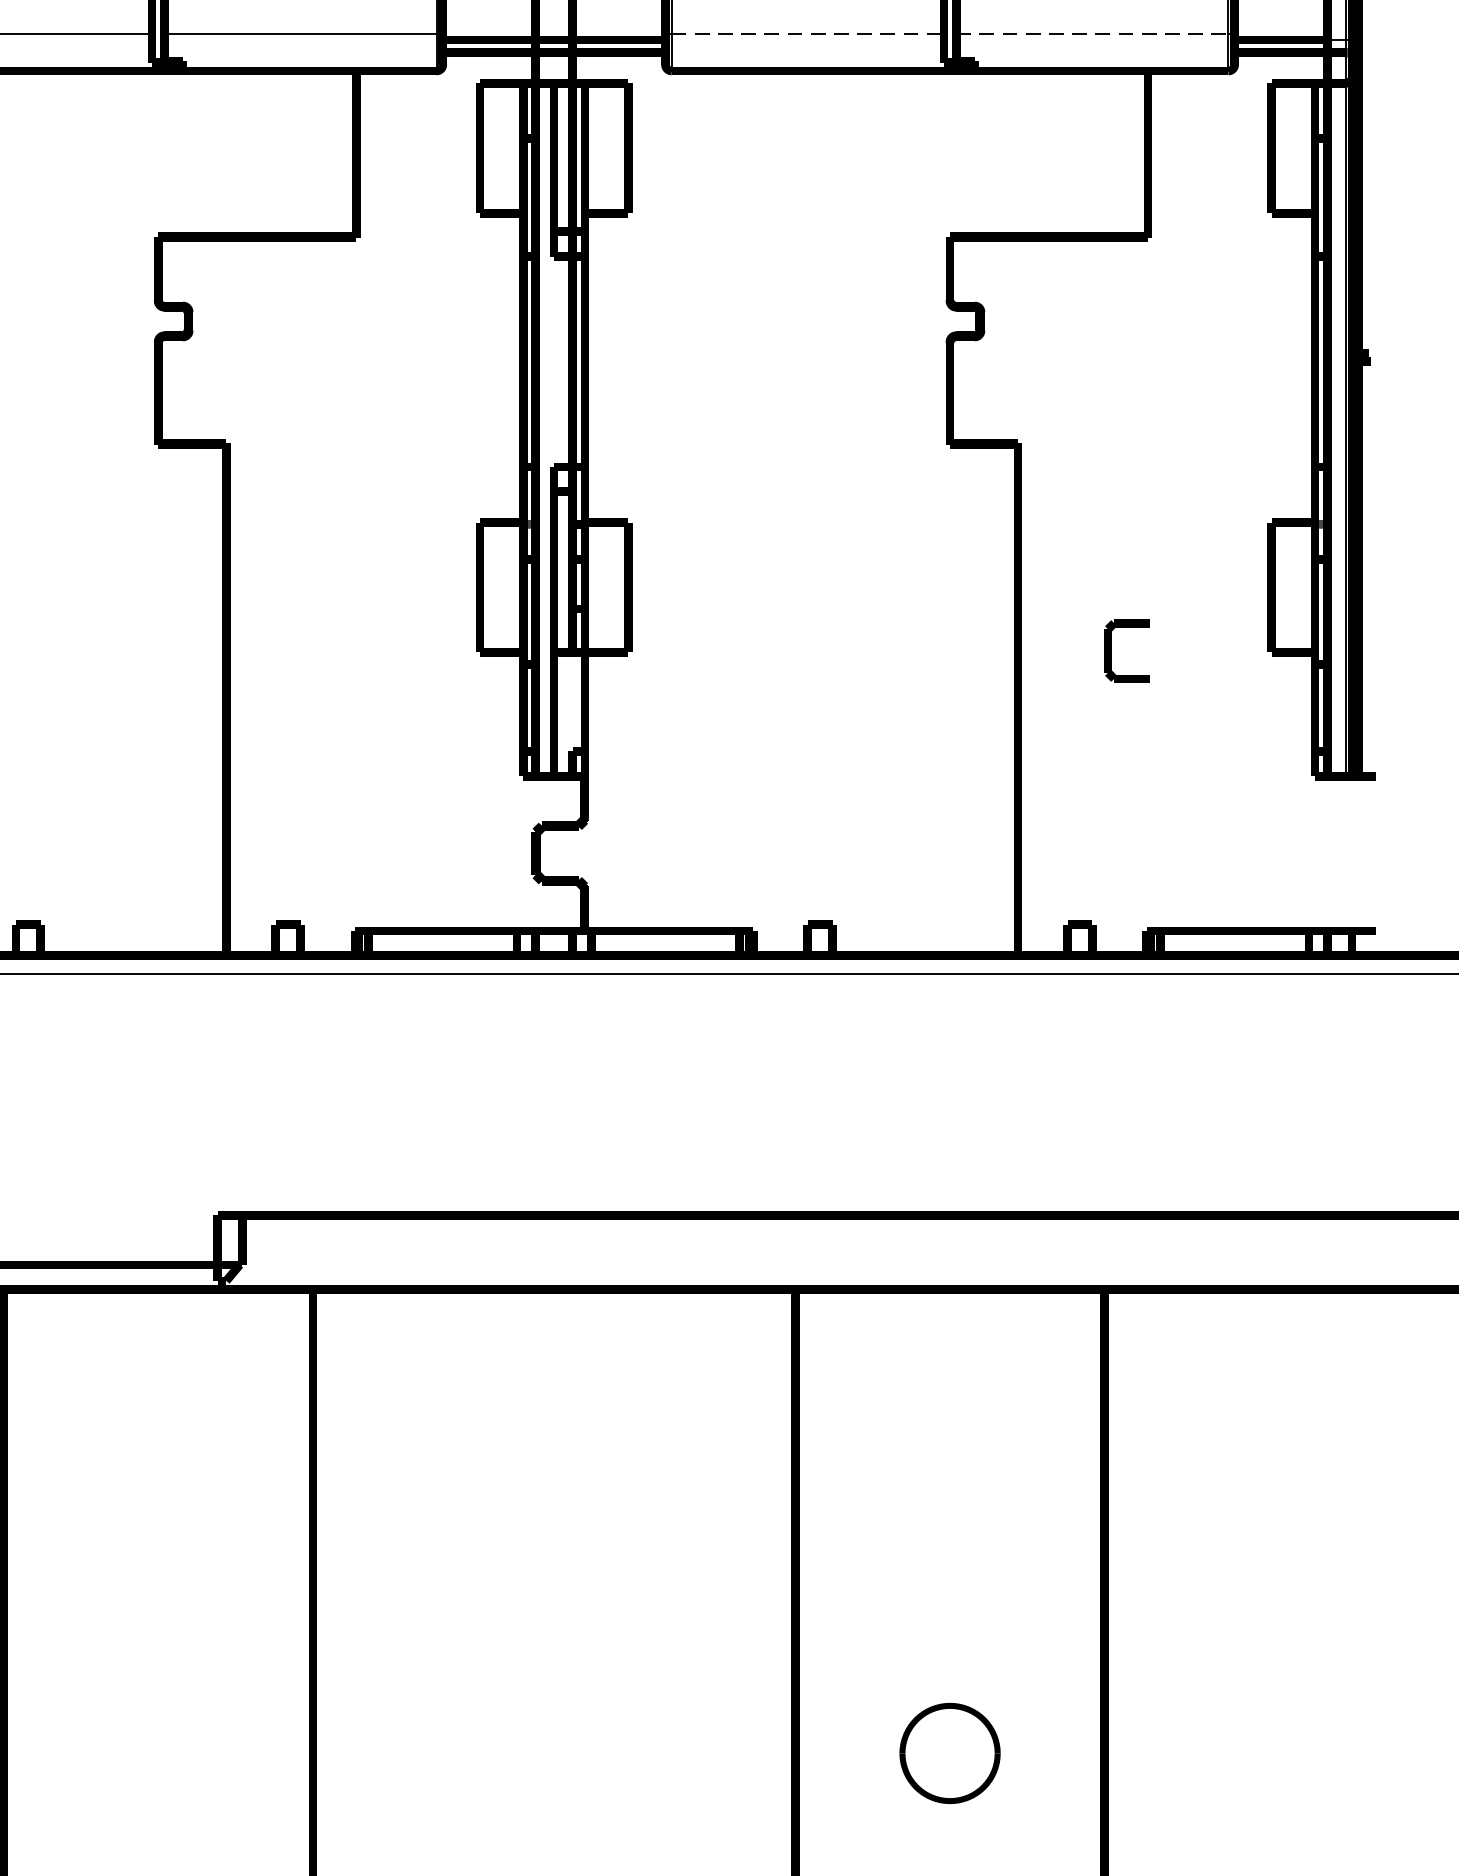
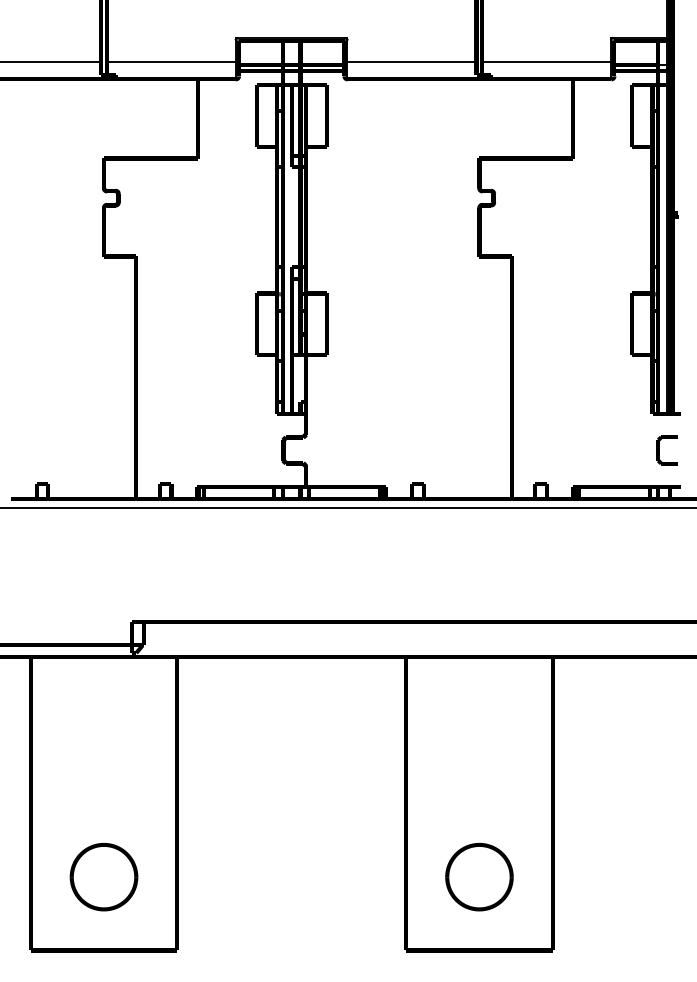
line: (808, 33) -> (412, 61), dashed -> solid
line: (1091, 33) -> (546, 61), dashed -> solid
part: (1110, 651) -> (659, 450), moved
part: (157, 1752) -> (103, 876), added
part: (950, 1752) -> (479, 876), size x1.43

